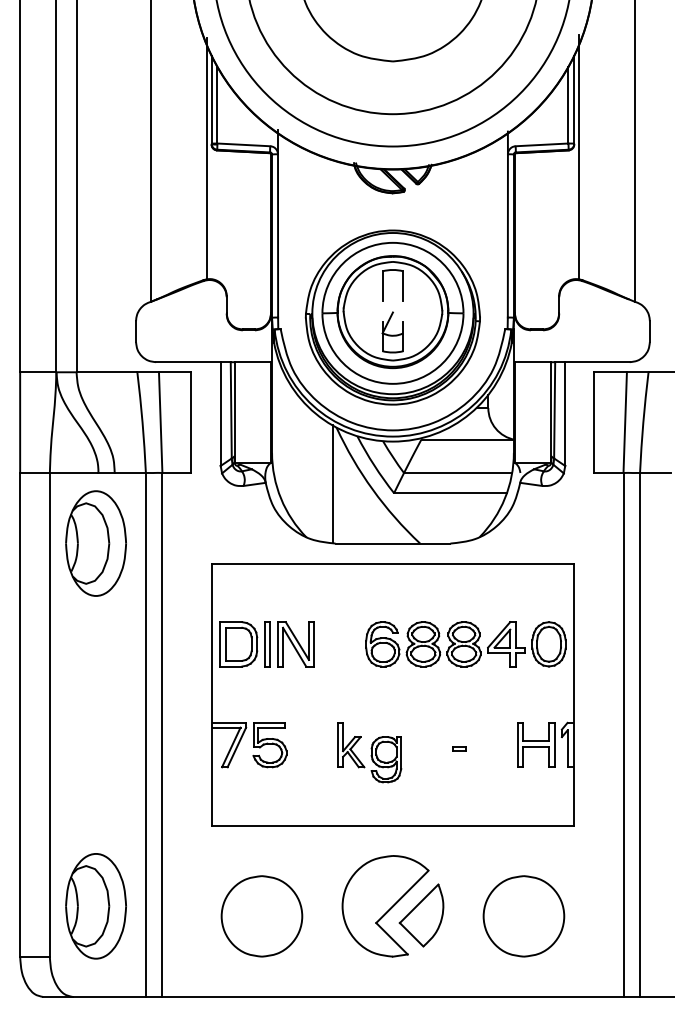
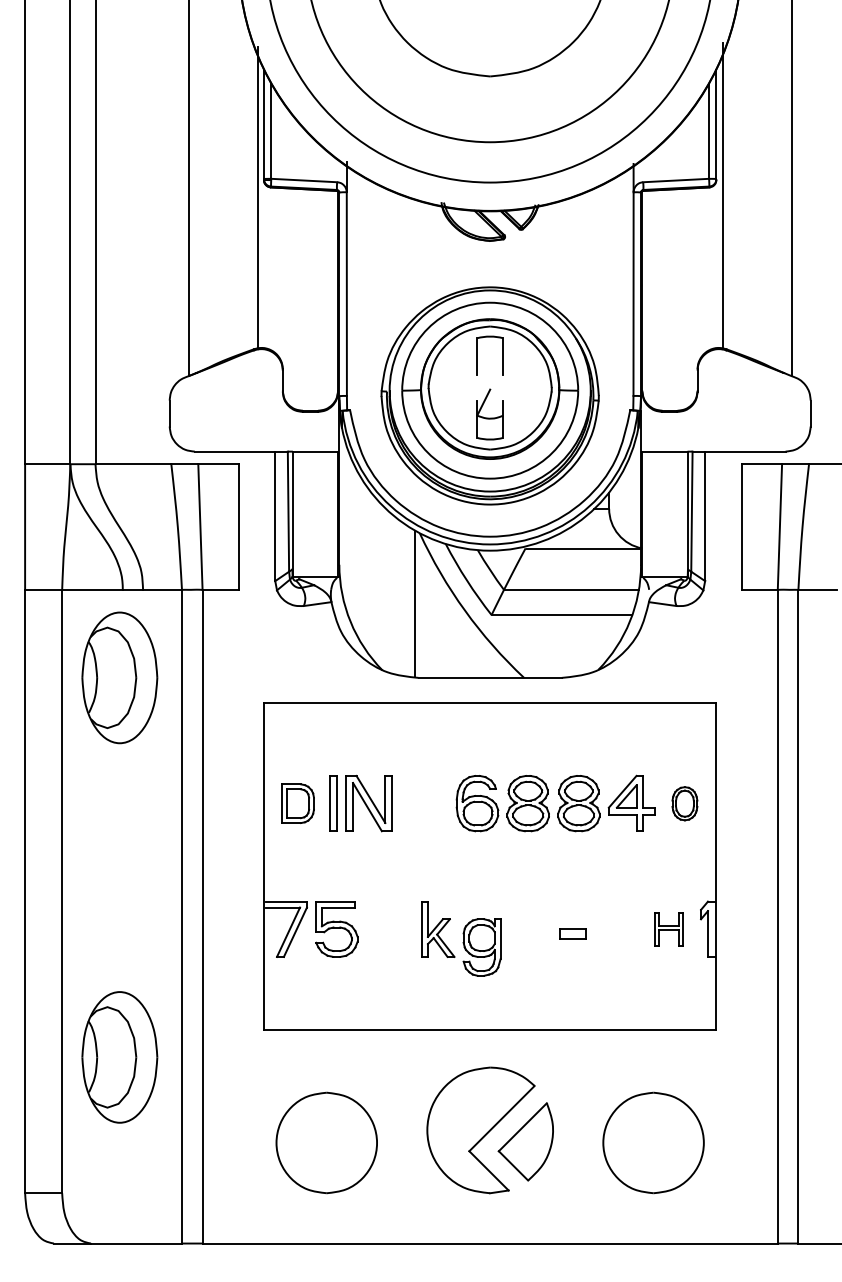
part: (238, 644) -> (297, 803), size x0.7
part: (548, 644) -> (684, 803), size x0.6
part: (535, 745) -> (668, 929), size x0.6
part: (458, 748) -> (572, 933), size x1.6
part: (95, 906) -> (119, 1057), moved

